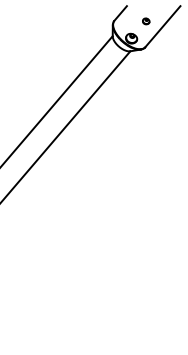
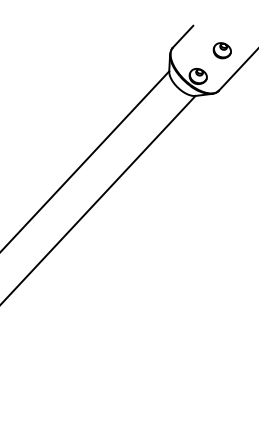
part: (145, 21) -> (220, 50), size x1.67

